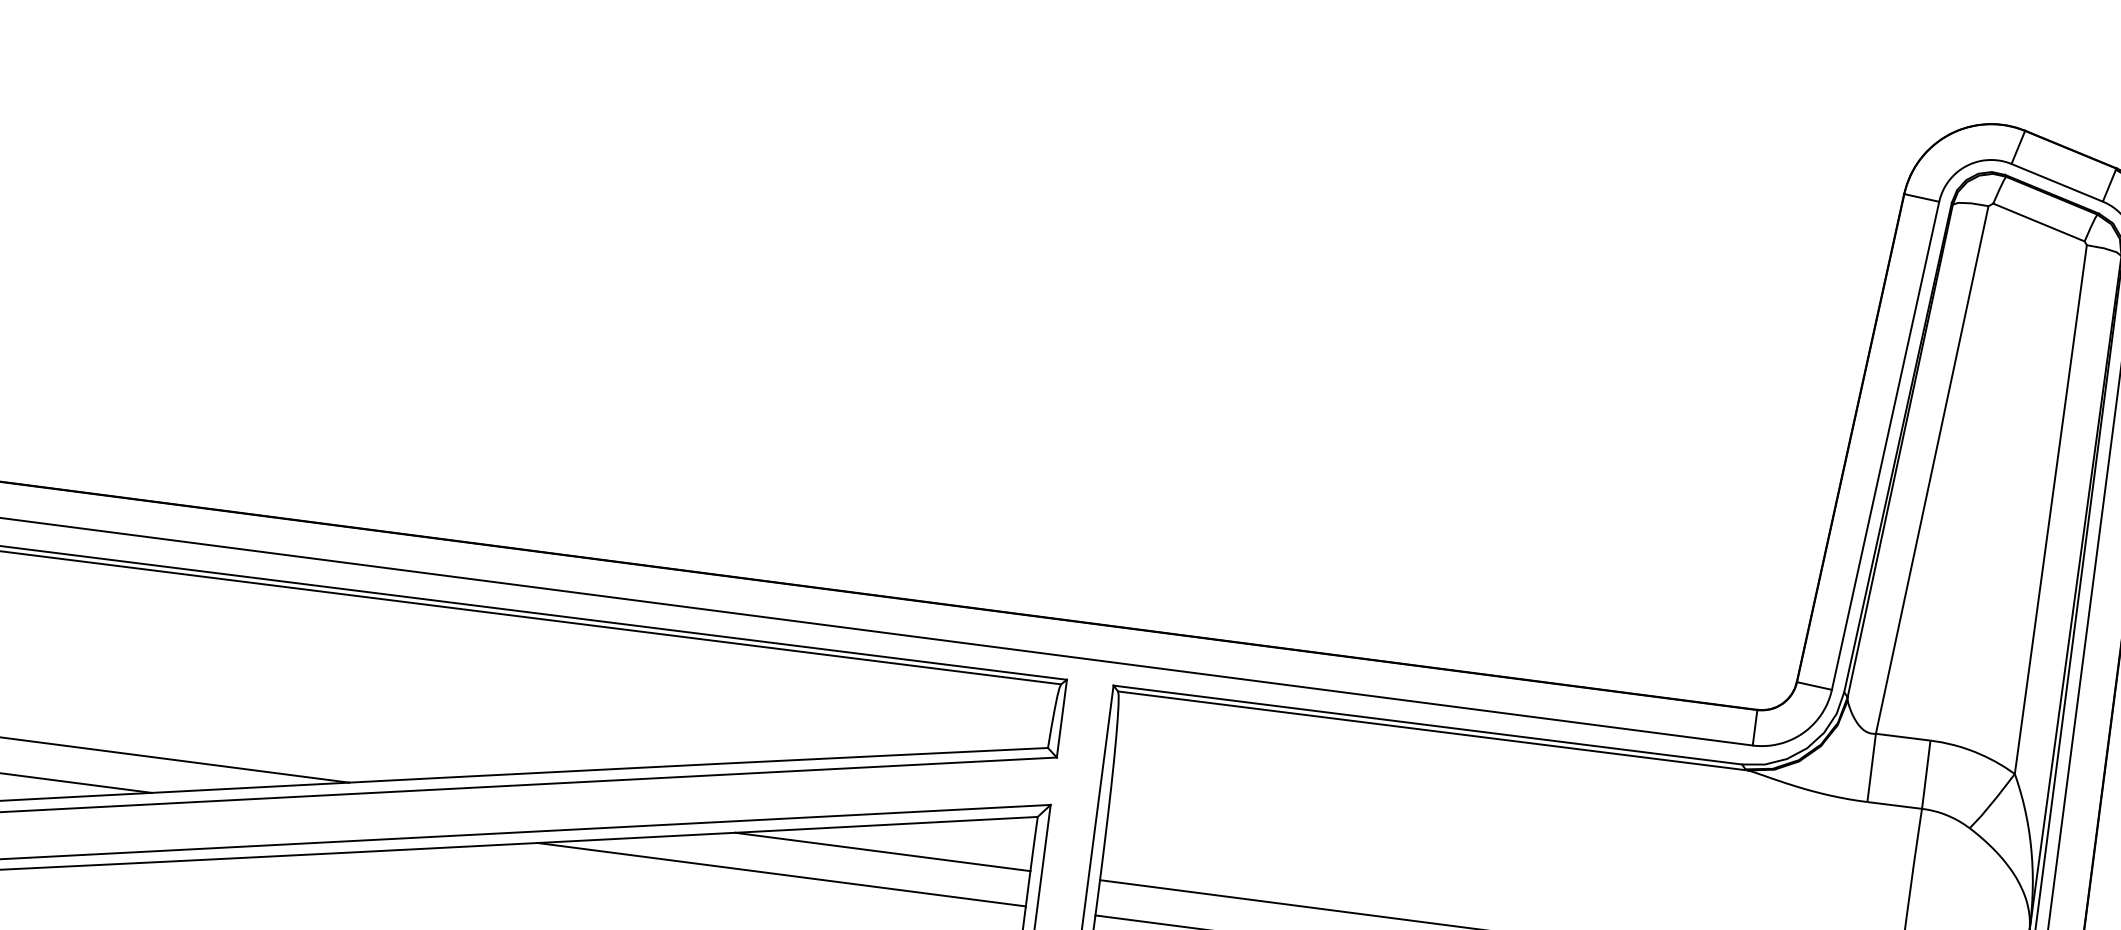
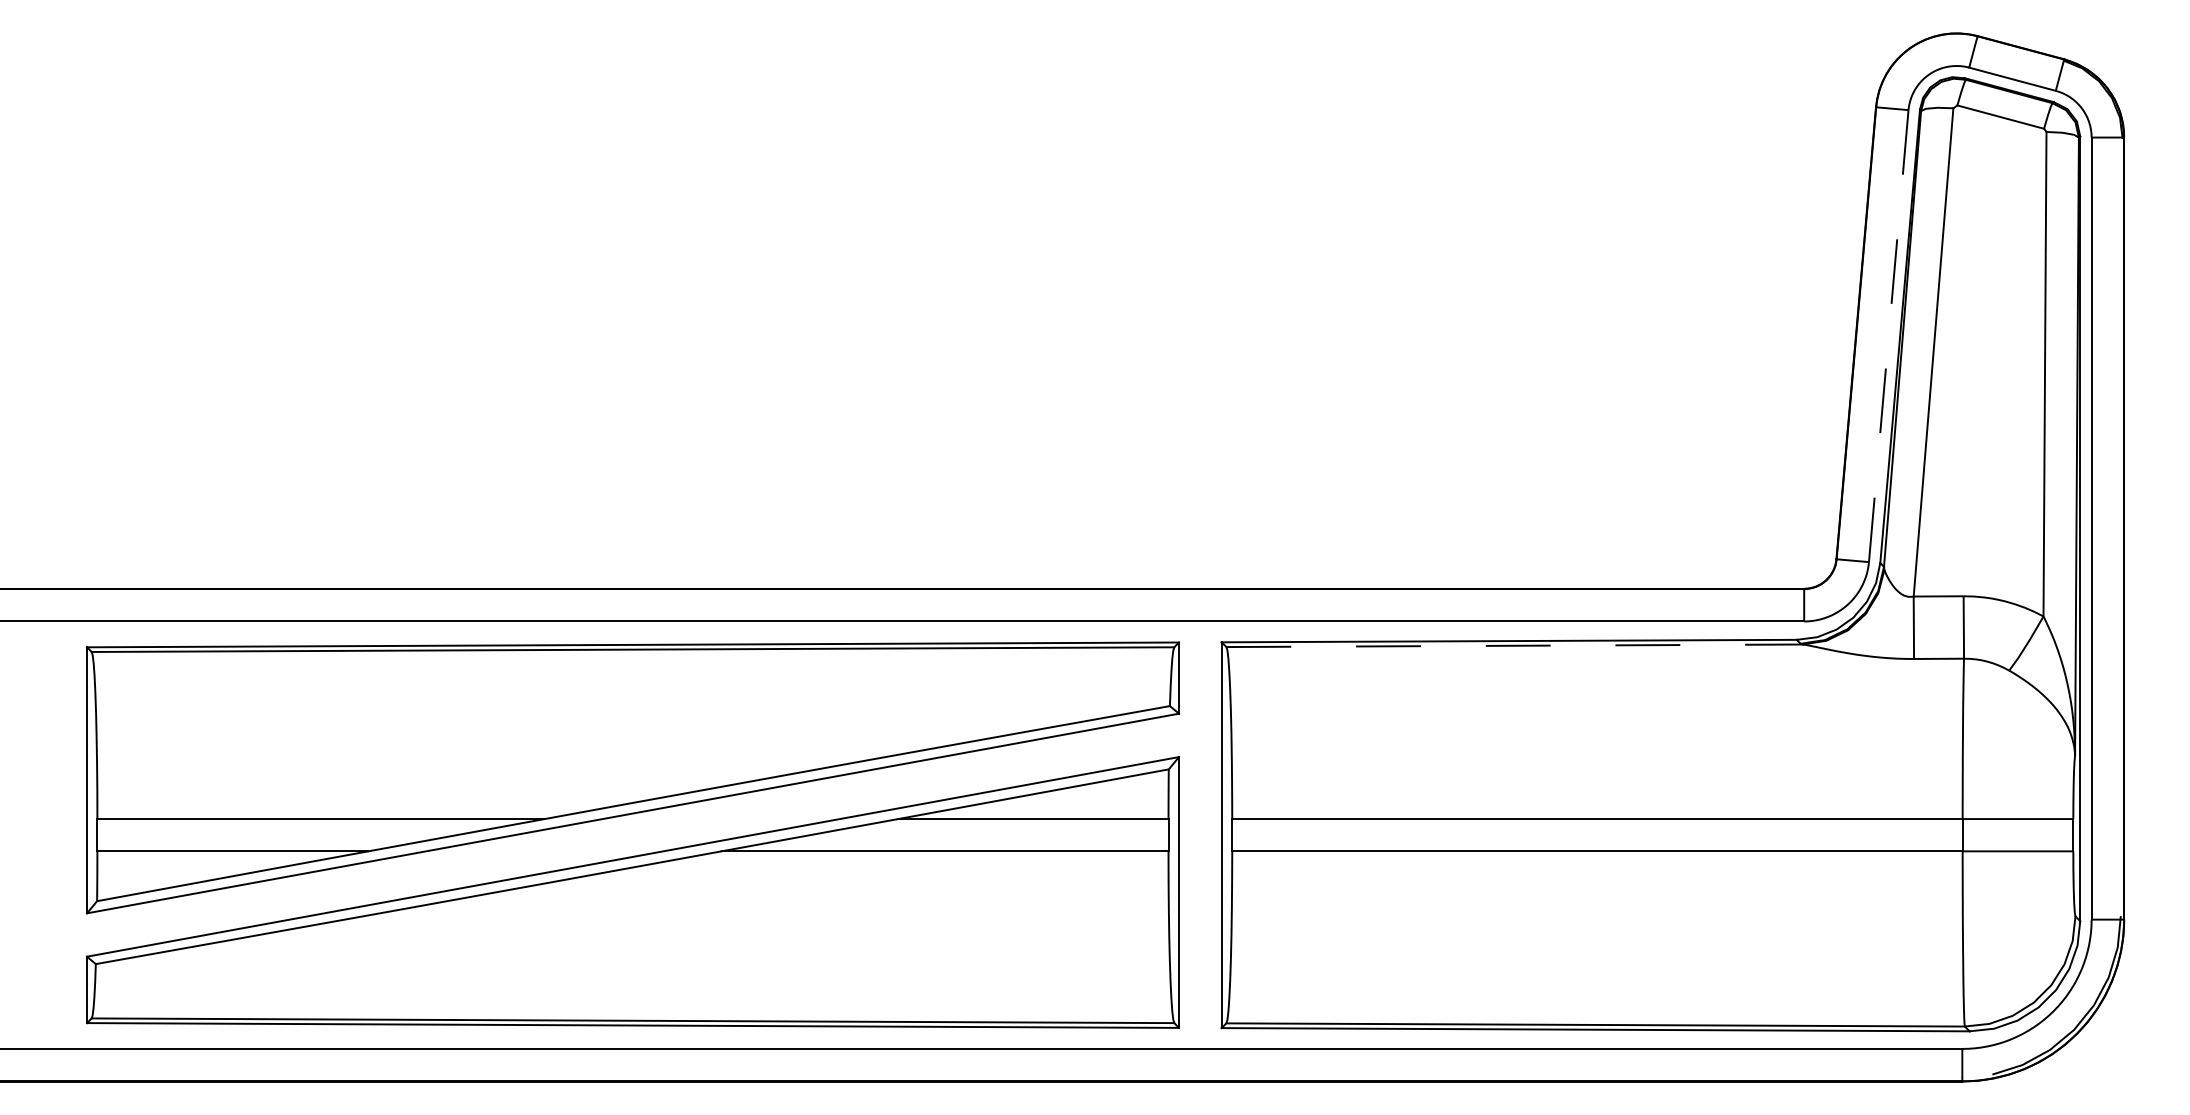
line: (1885, 446) -> (1888, 336), solid -> dashed
line: (1434, 730) -> (1515, 645), solid -> dashed

